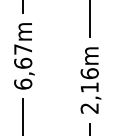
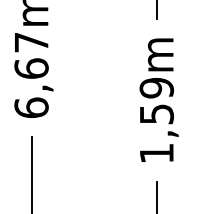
text: (89, 90) -> (156, 119), 2,16m -> 1,59m

